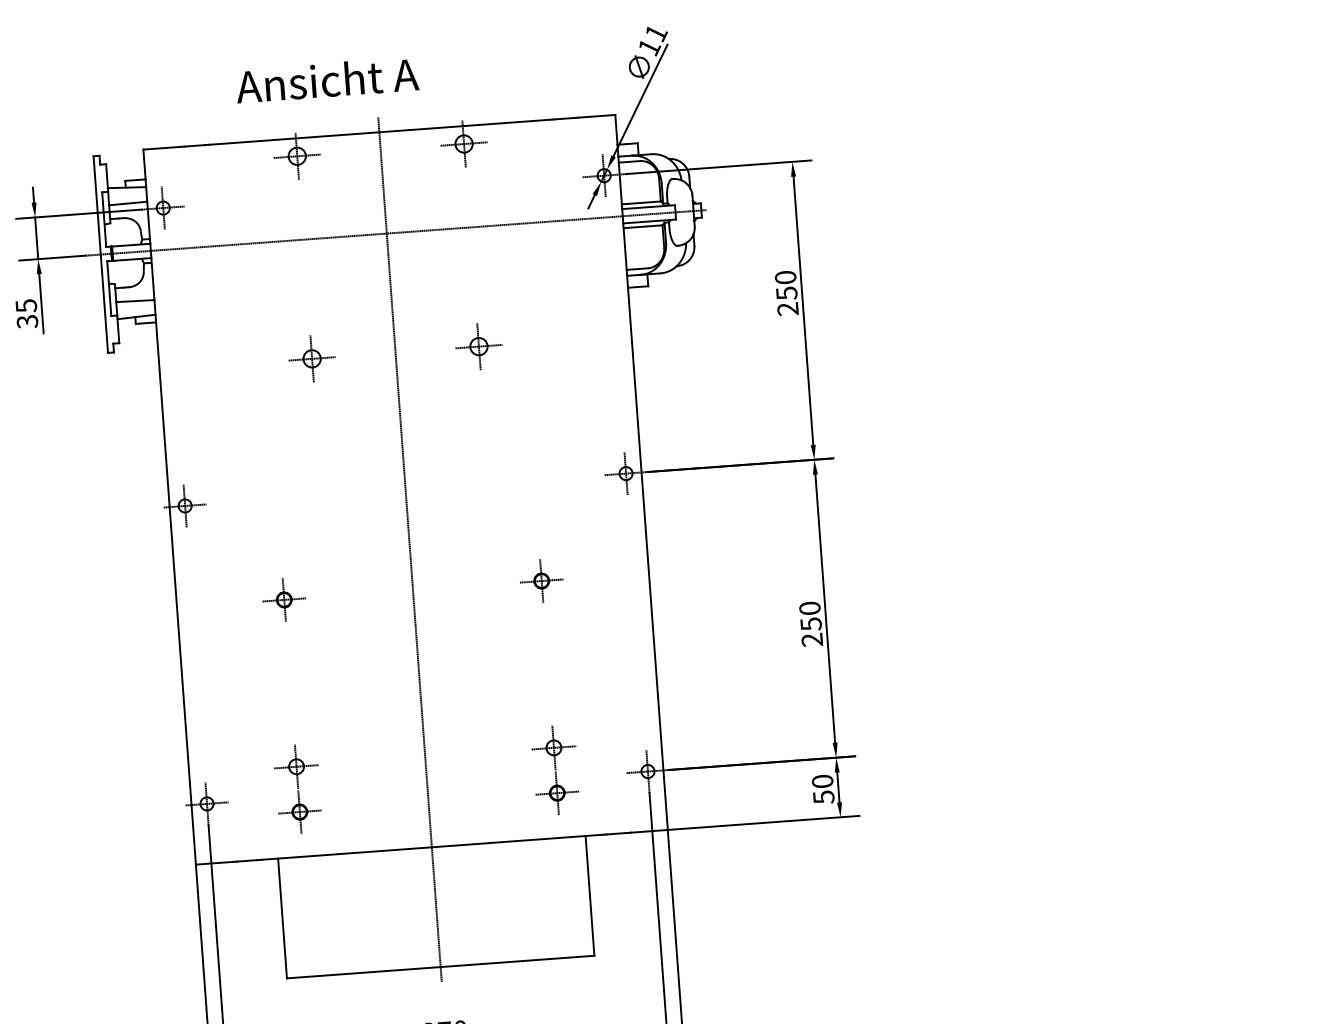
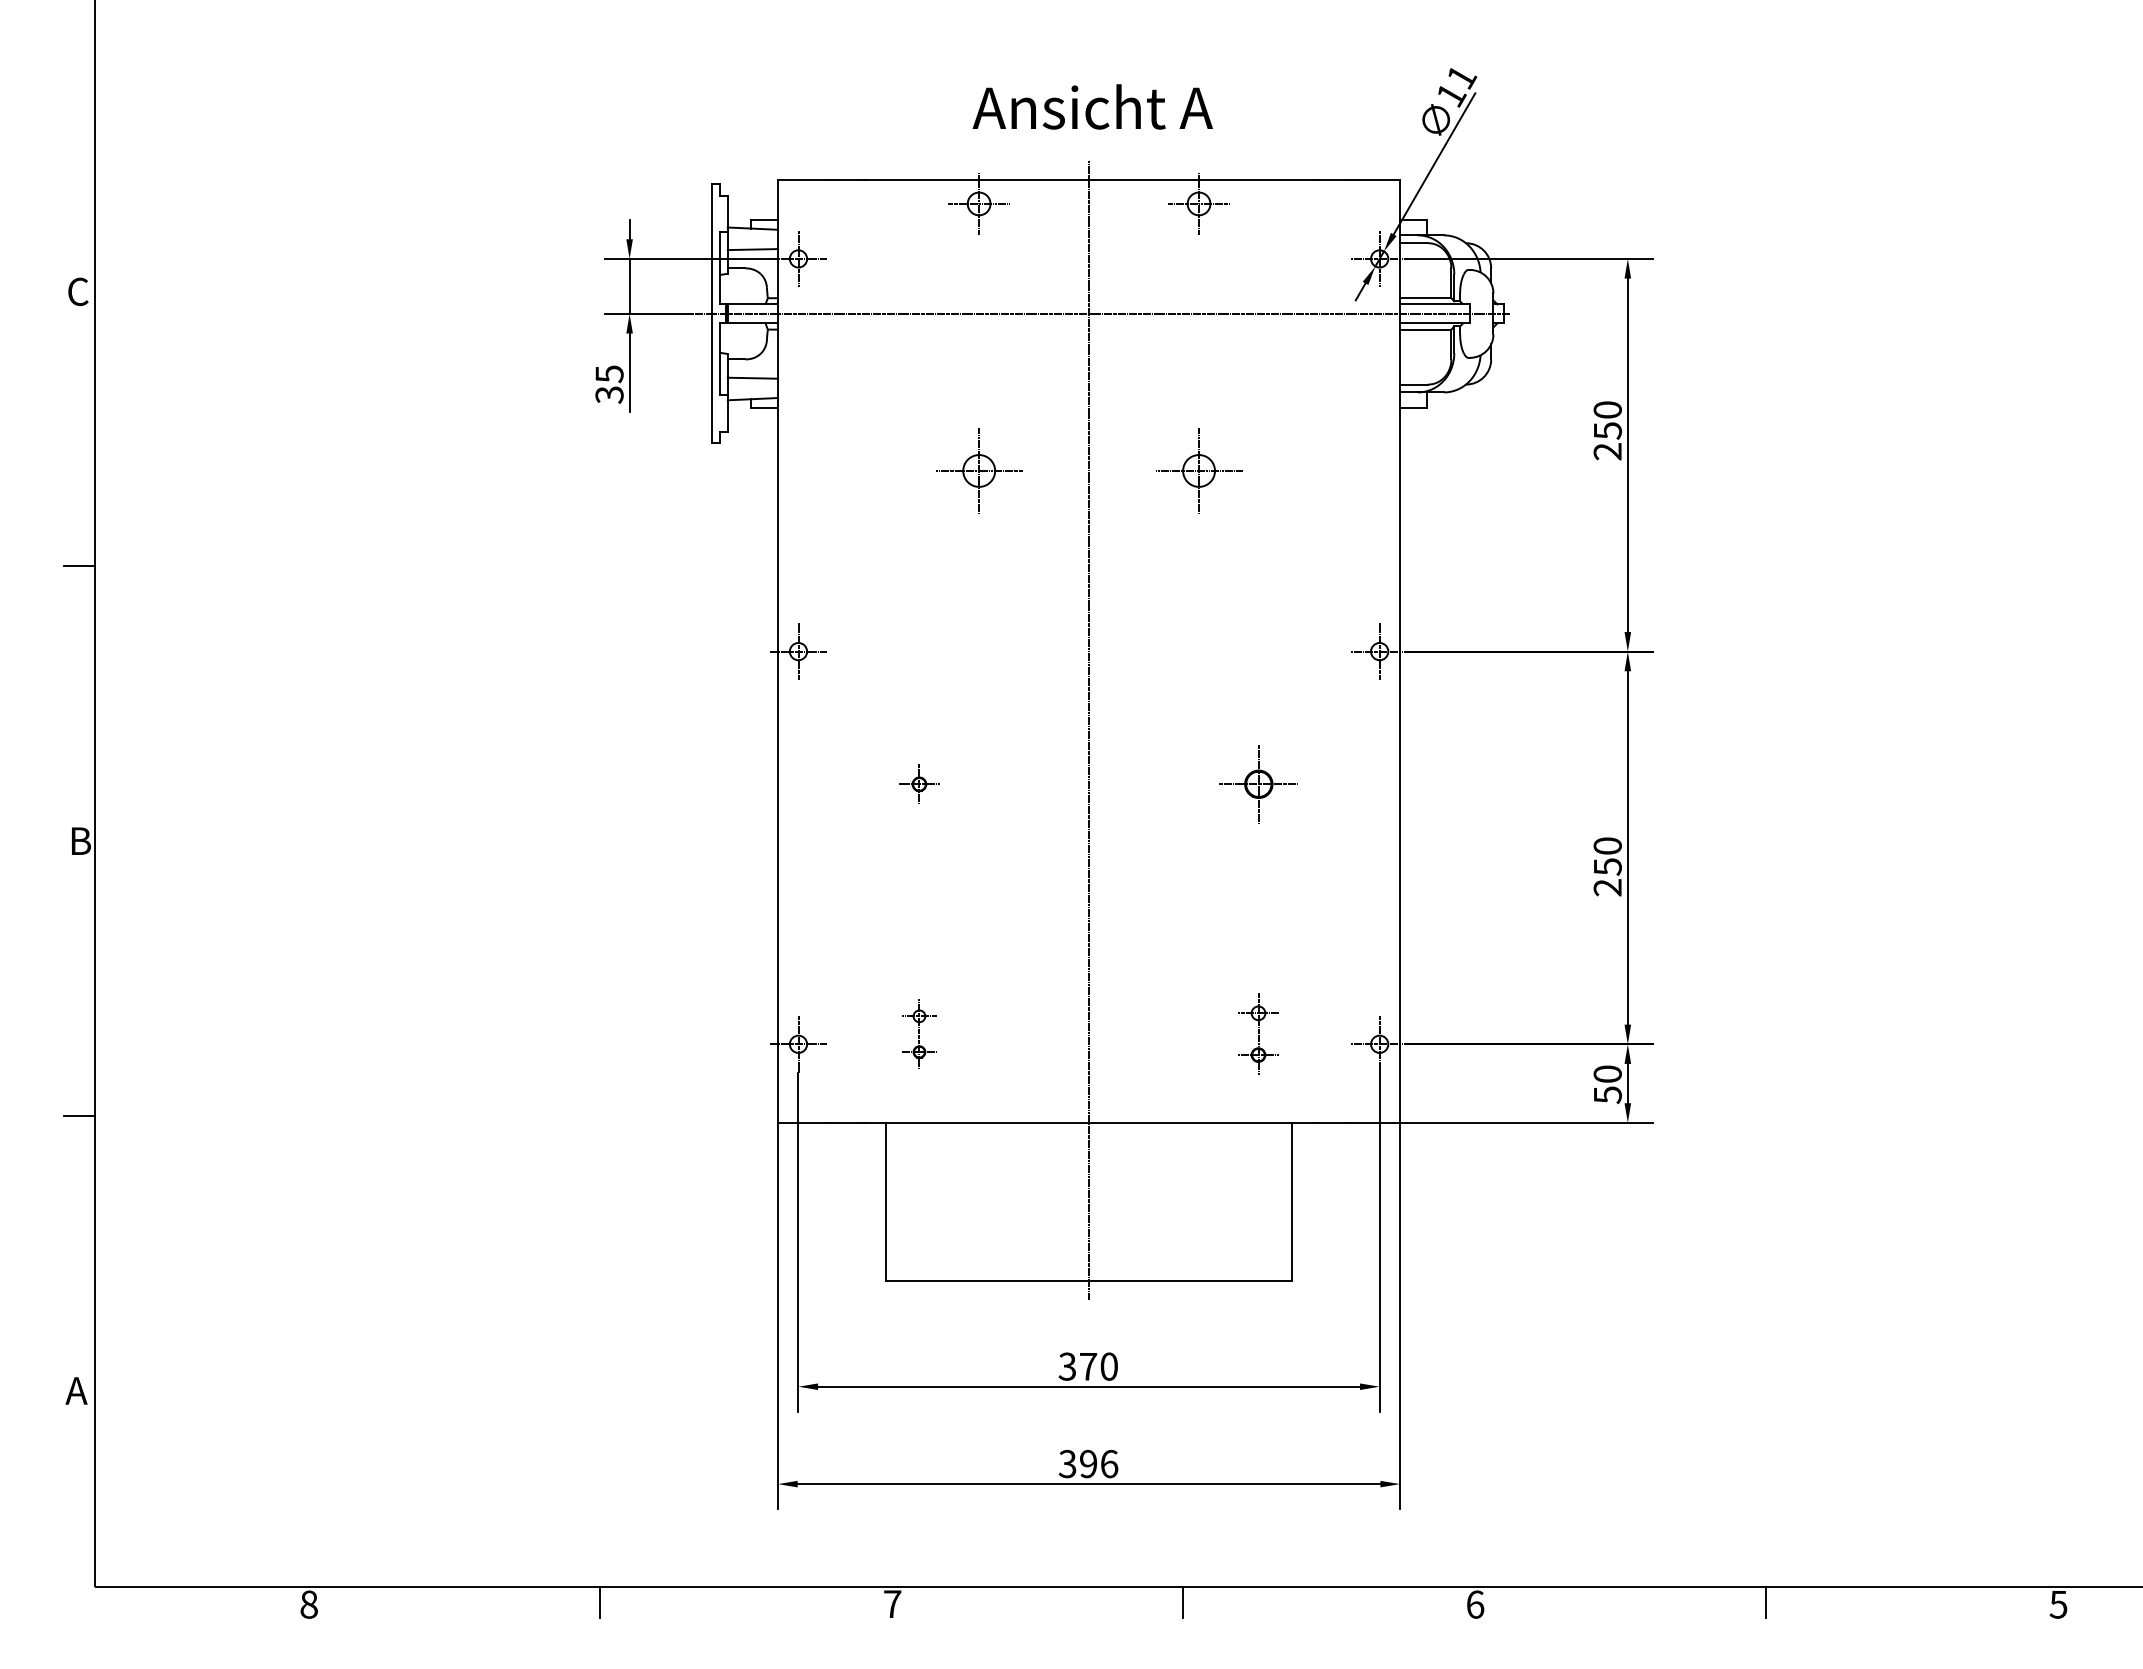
text: (327, 79) -> (1092, 106), moved
part: (478, 346) -> (1198, 470), size x1.4
part: (311, 358) -> (978, 470), size x1.4
part: (541, 581) -> (1258, 784), size x1.4
part: (284, 600) -> (919, 784), size x0.7
part: (554, 770) -> (1257, 1034), size x0.7
part: (298, 789) -> (919, 1034), size x0.6

